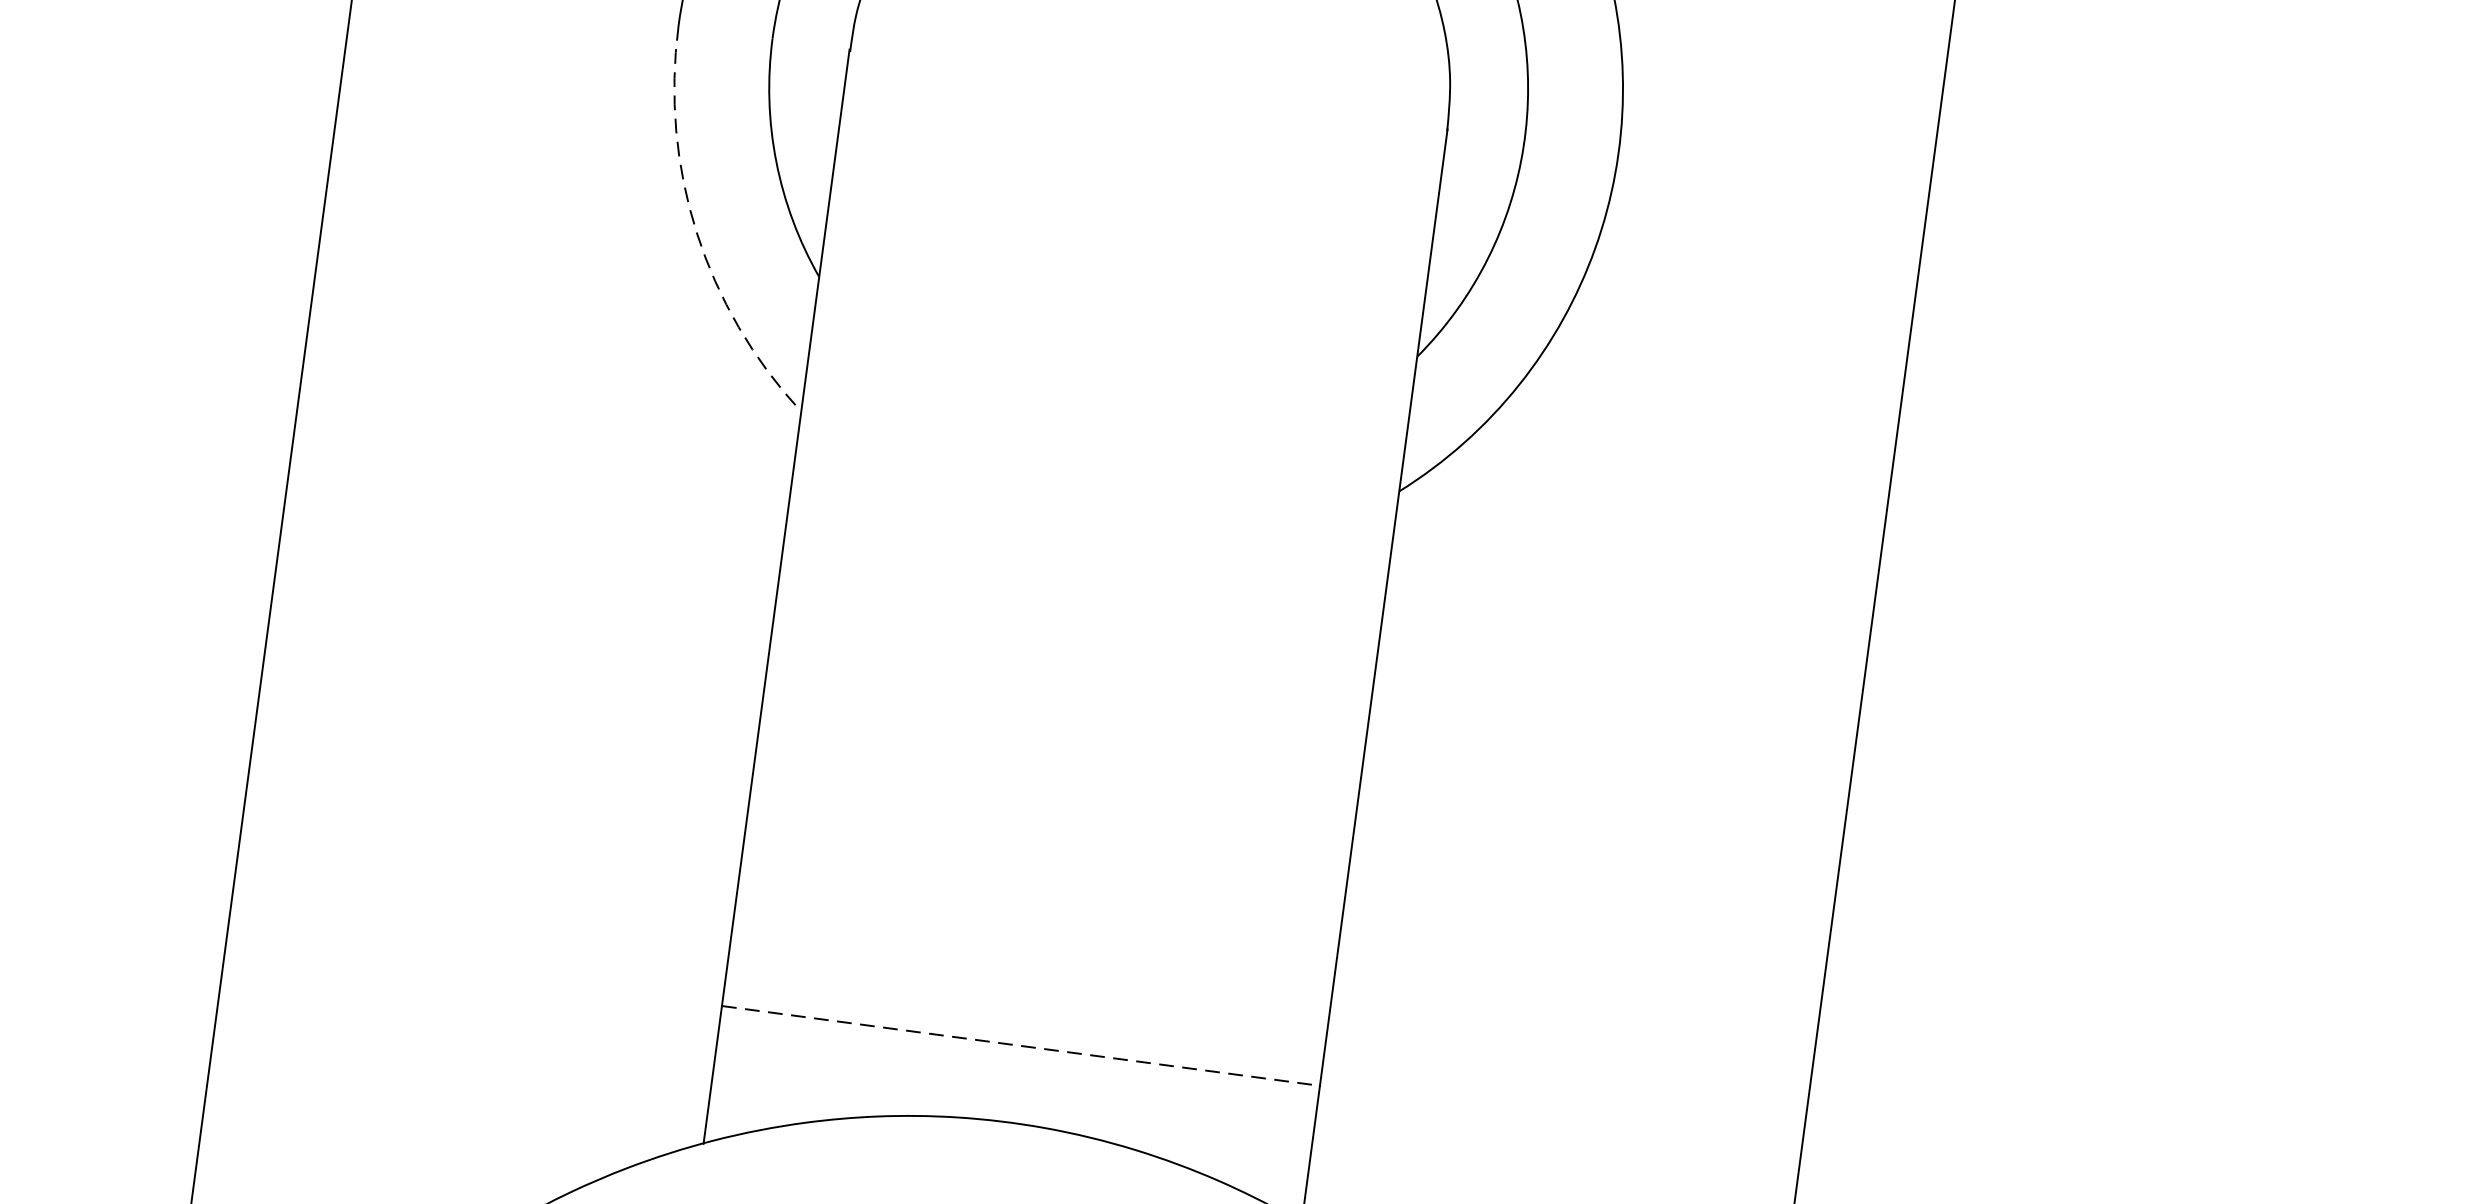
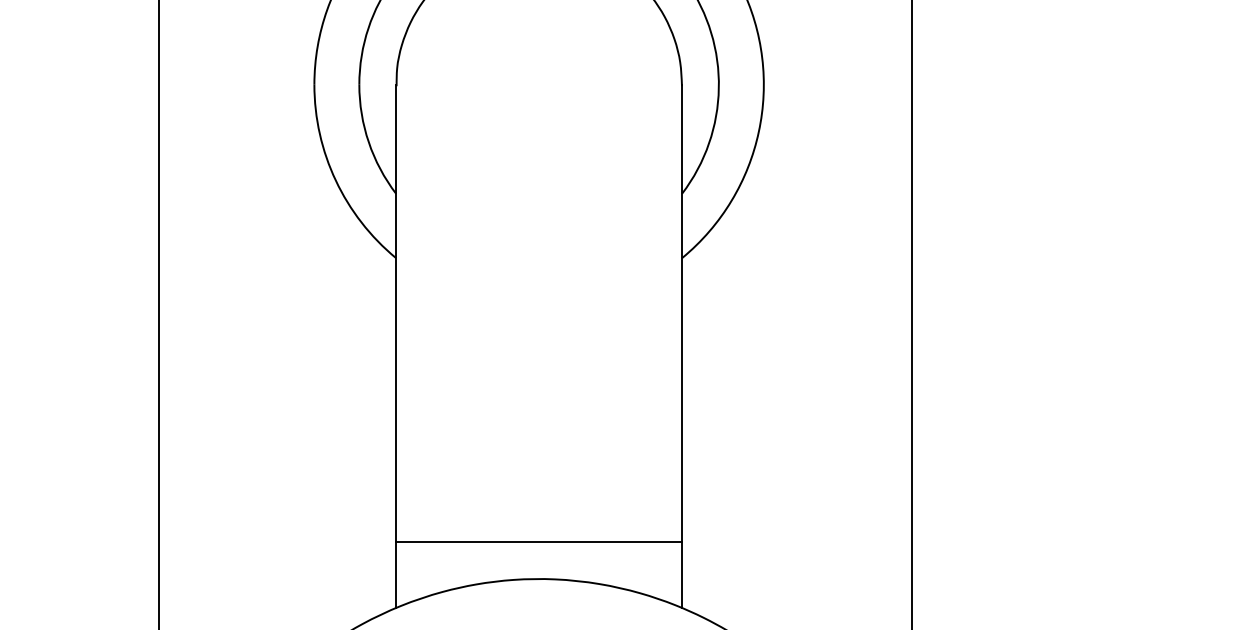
arc: (695, 232) -> (335, 180), dashed -> solid
line: (1021, 1046) -> (539, 542), dashed -> solid

